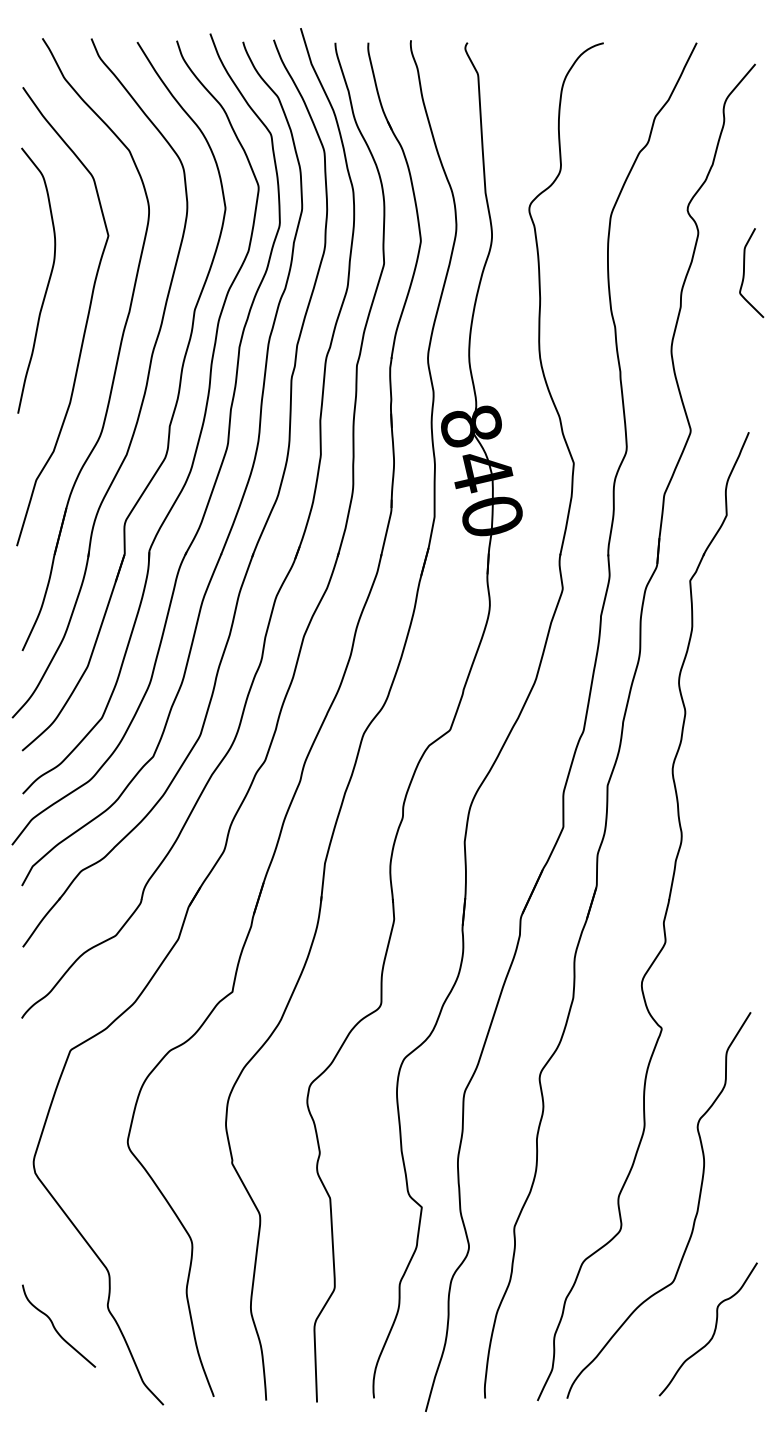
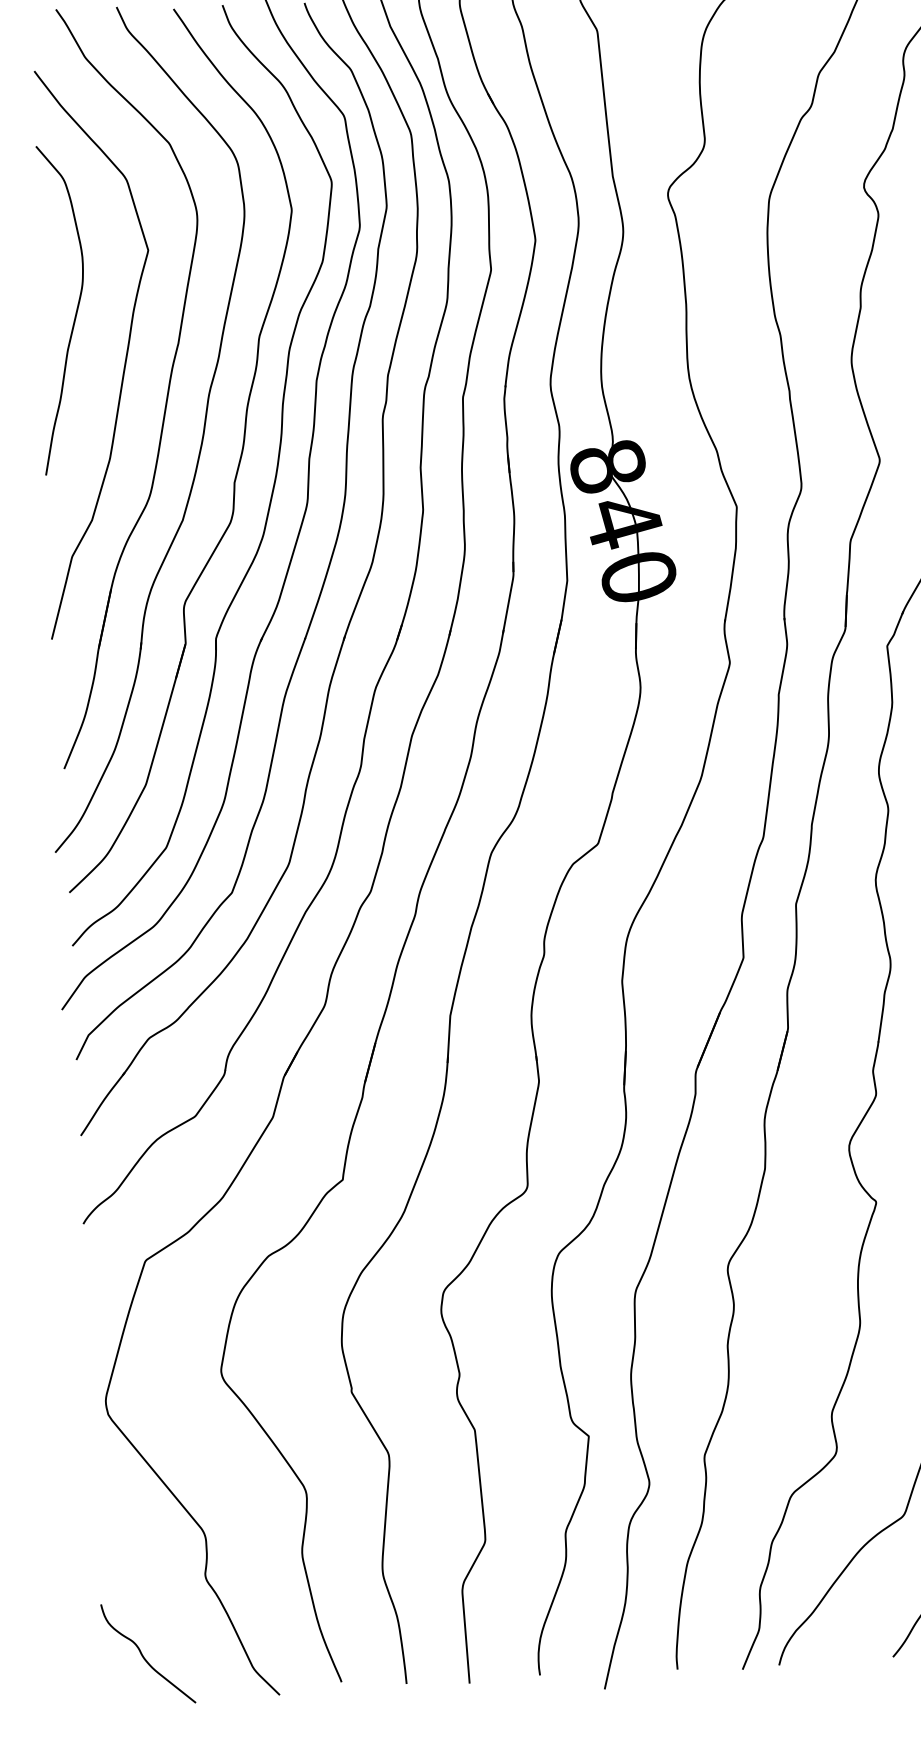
curve: (55, 1327) -> (143, 1655), moved

